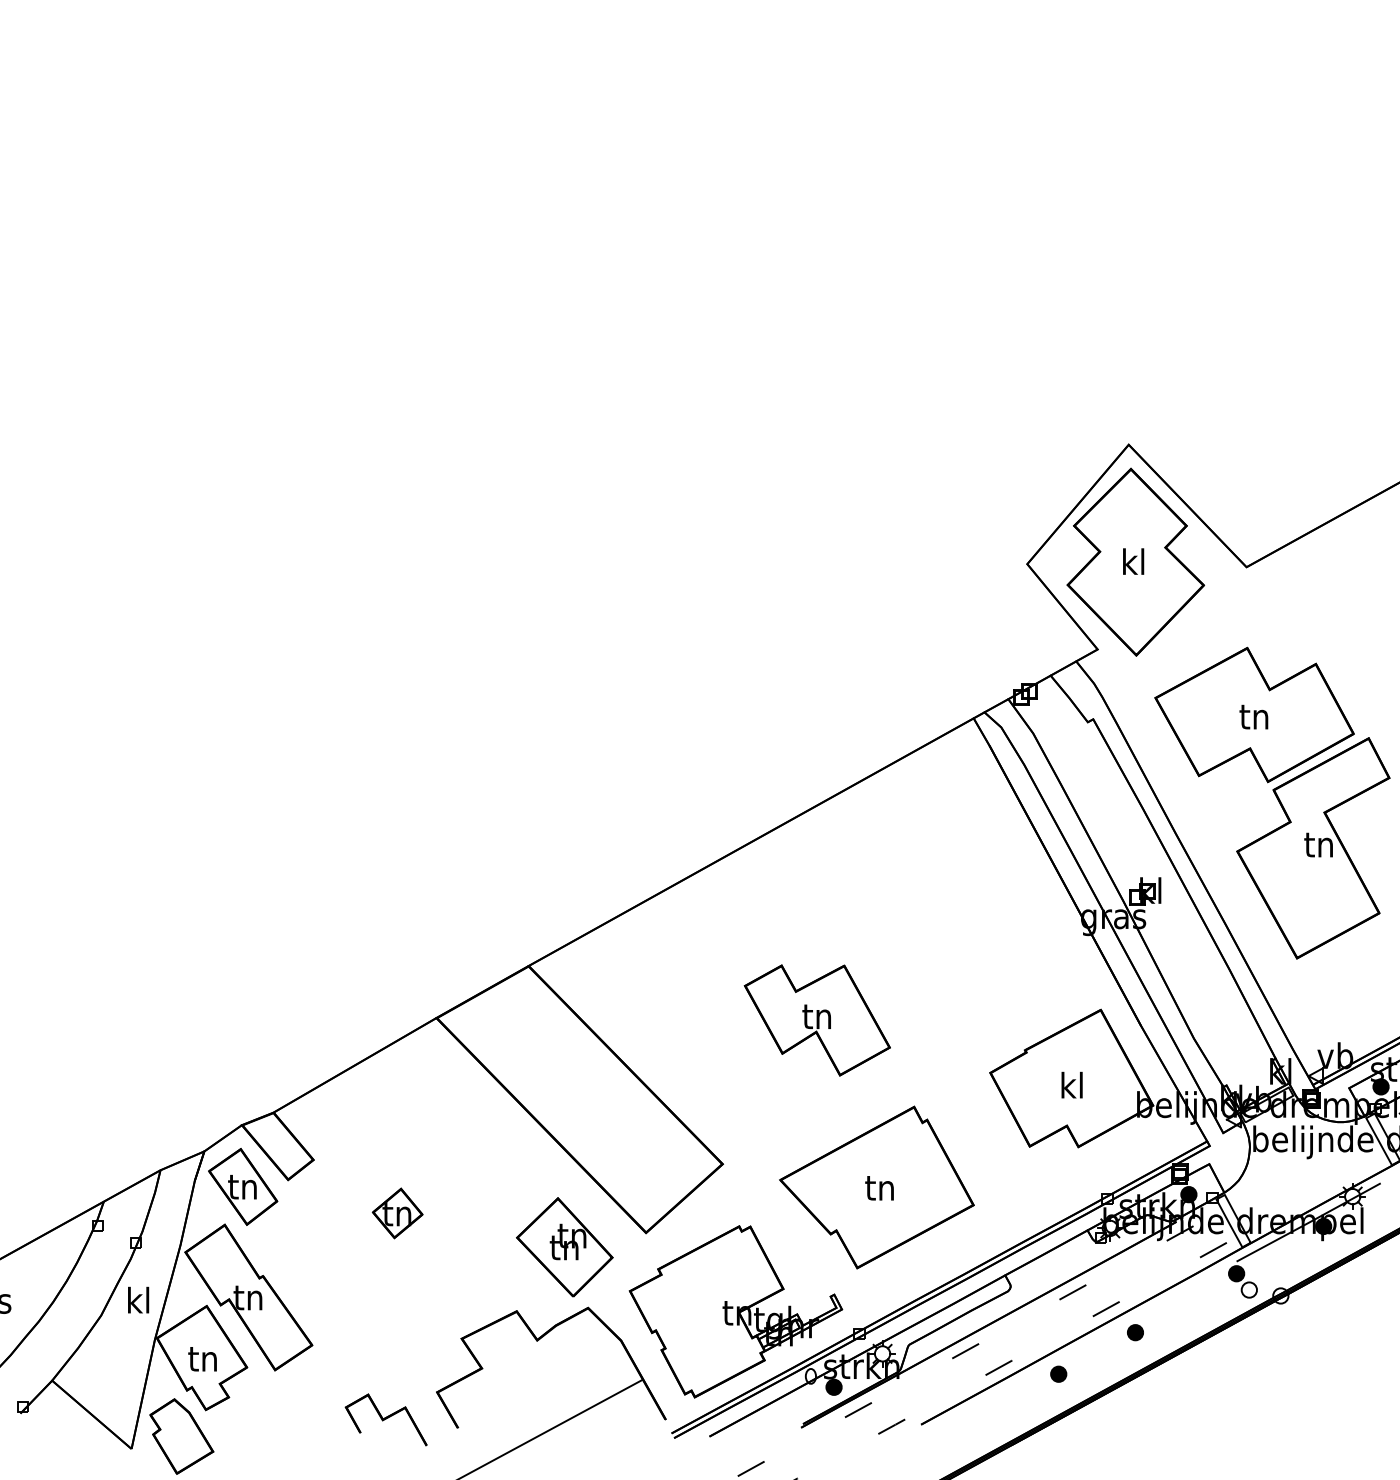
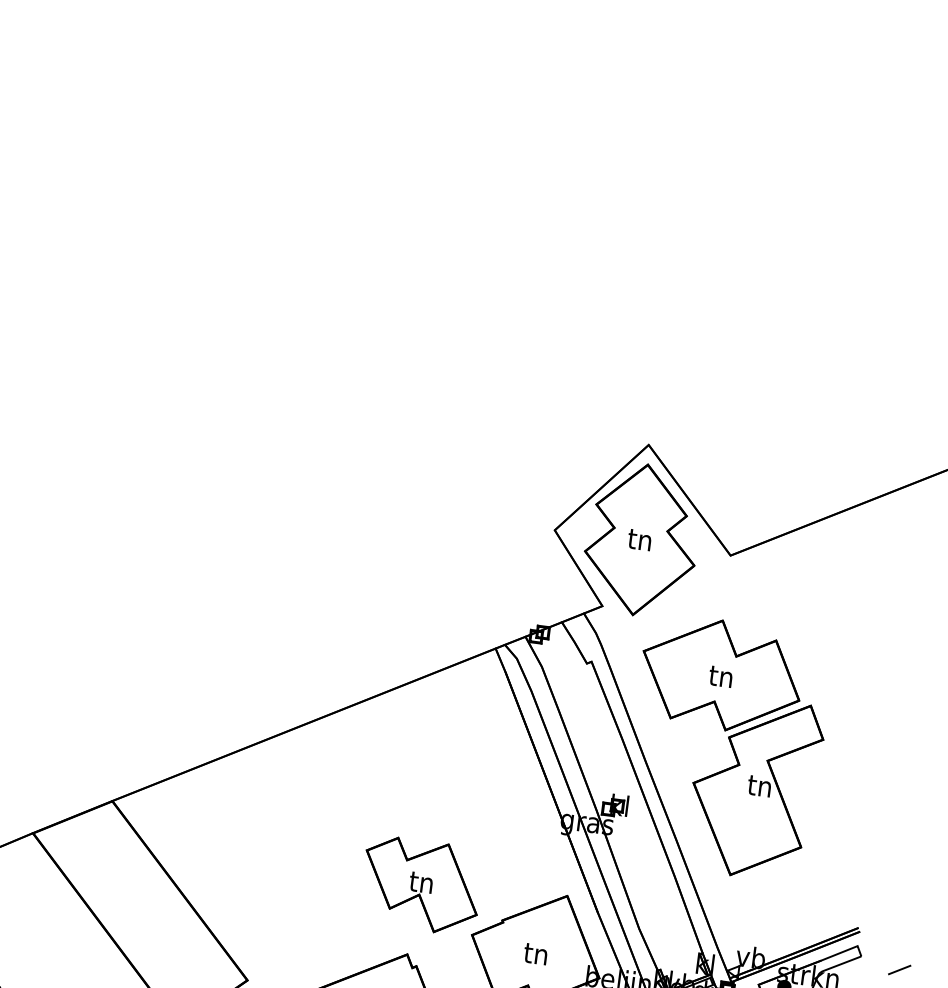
text: (1132, 561) -> (639, 539), kl -> tn
part: (816, 1020) -> (420, 885), moved
text: (1071, 1084) -> (536, 952), kl -> tn

